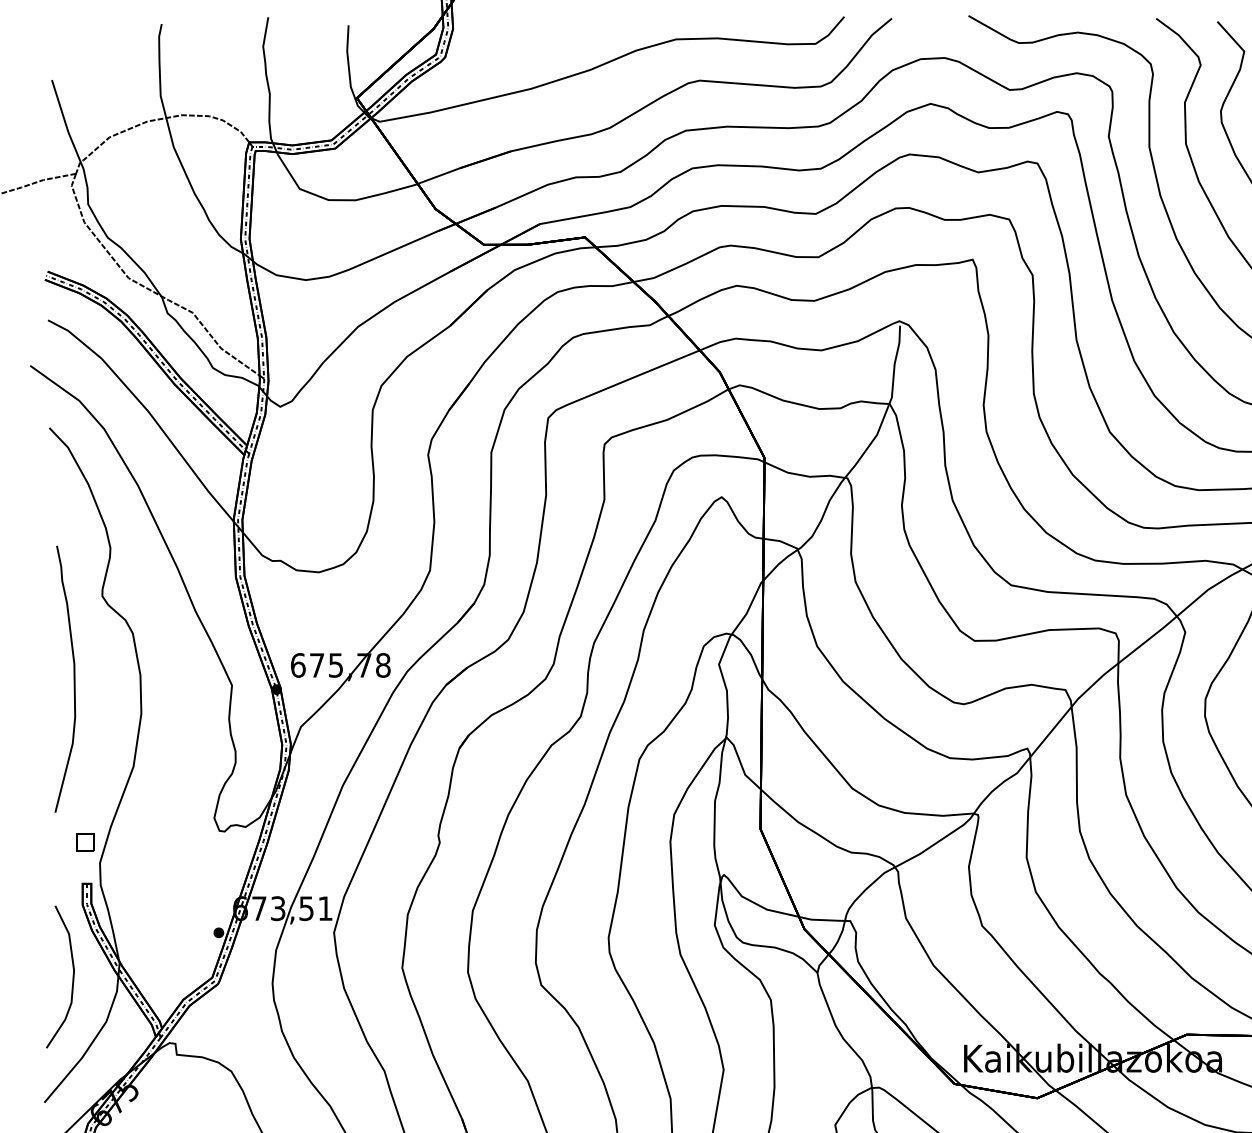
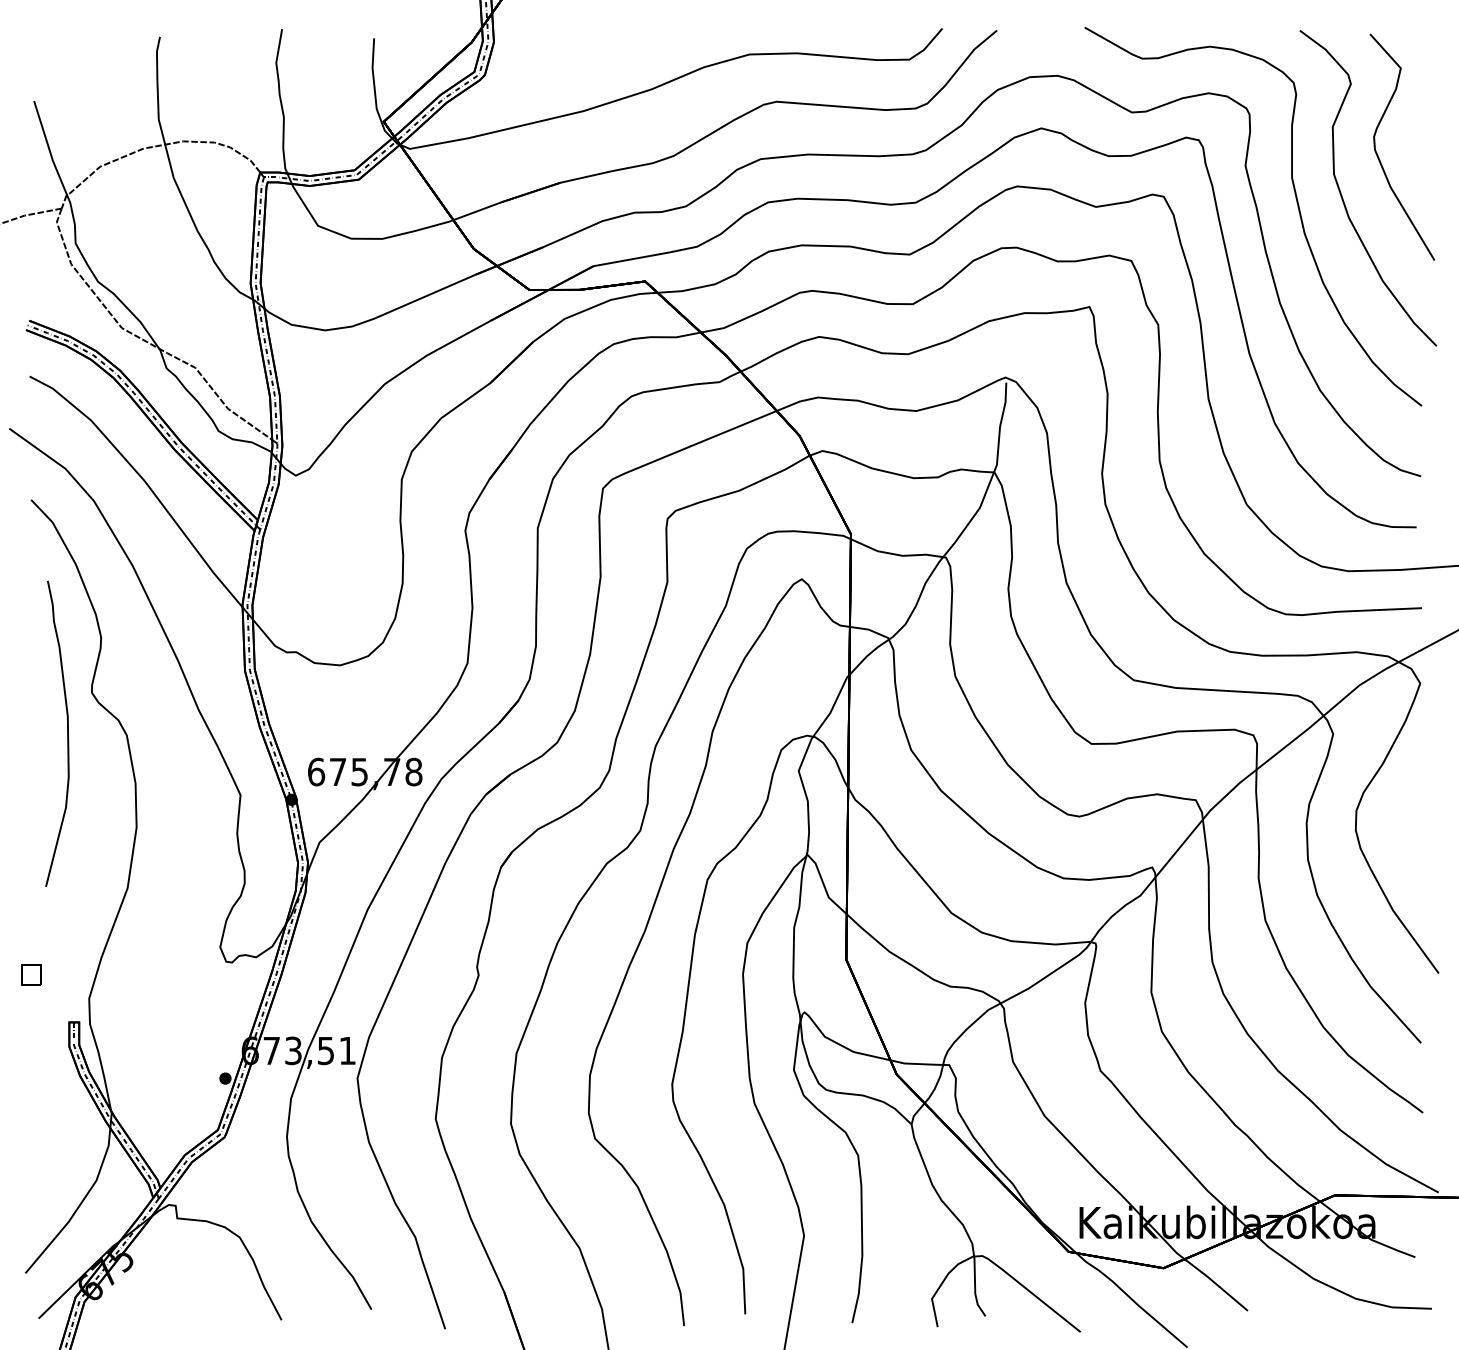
curve: (74, 678) -> (67, 733), moved
part: (85, 842) -> (31, 974), moved
curve: (72, 978) -> (57, 1131), removed

